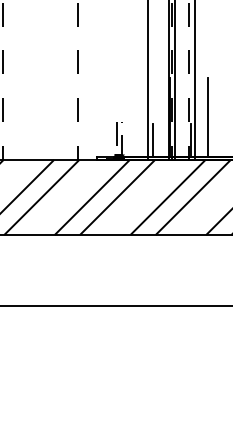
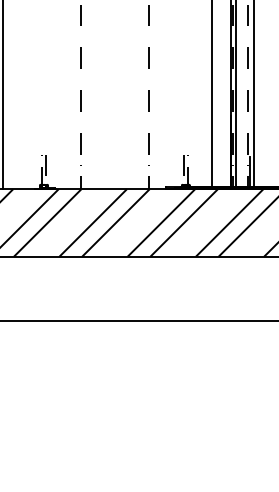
line: (207, 117) -> (265, 150), removed
line: (152, 140) -> (215, 171), removed

